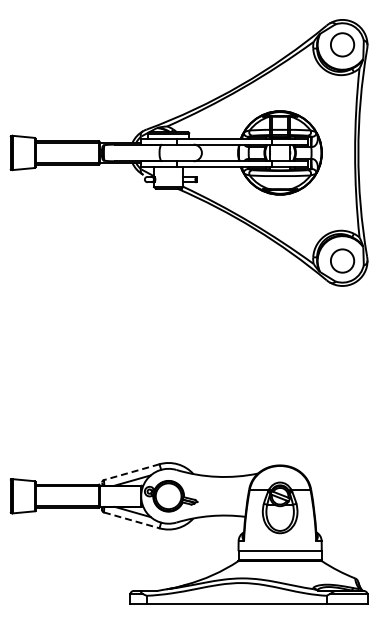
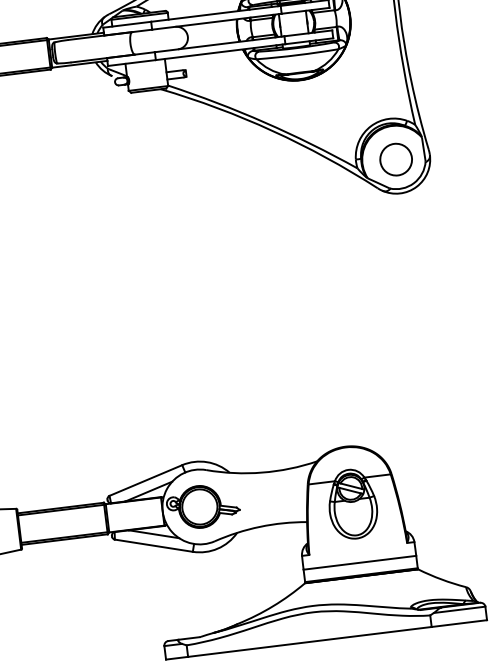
line: (131, 472) -> (145, 480), dashed -> solid
line: (131, 520) -> (153, 545), dashed -> solid

